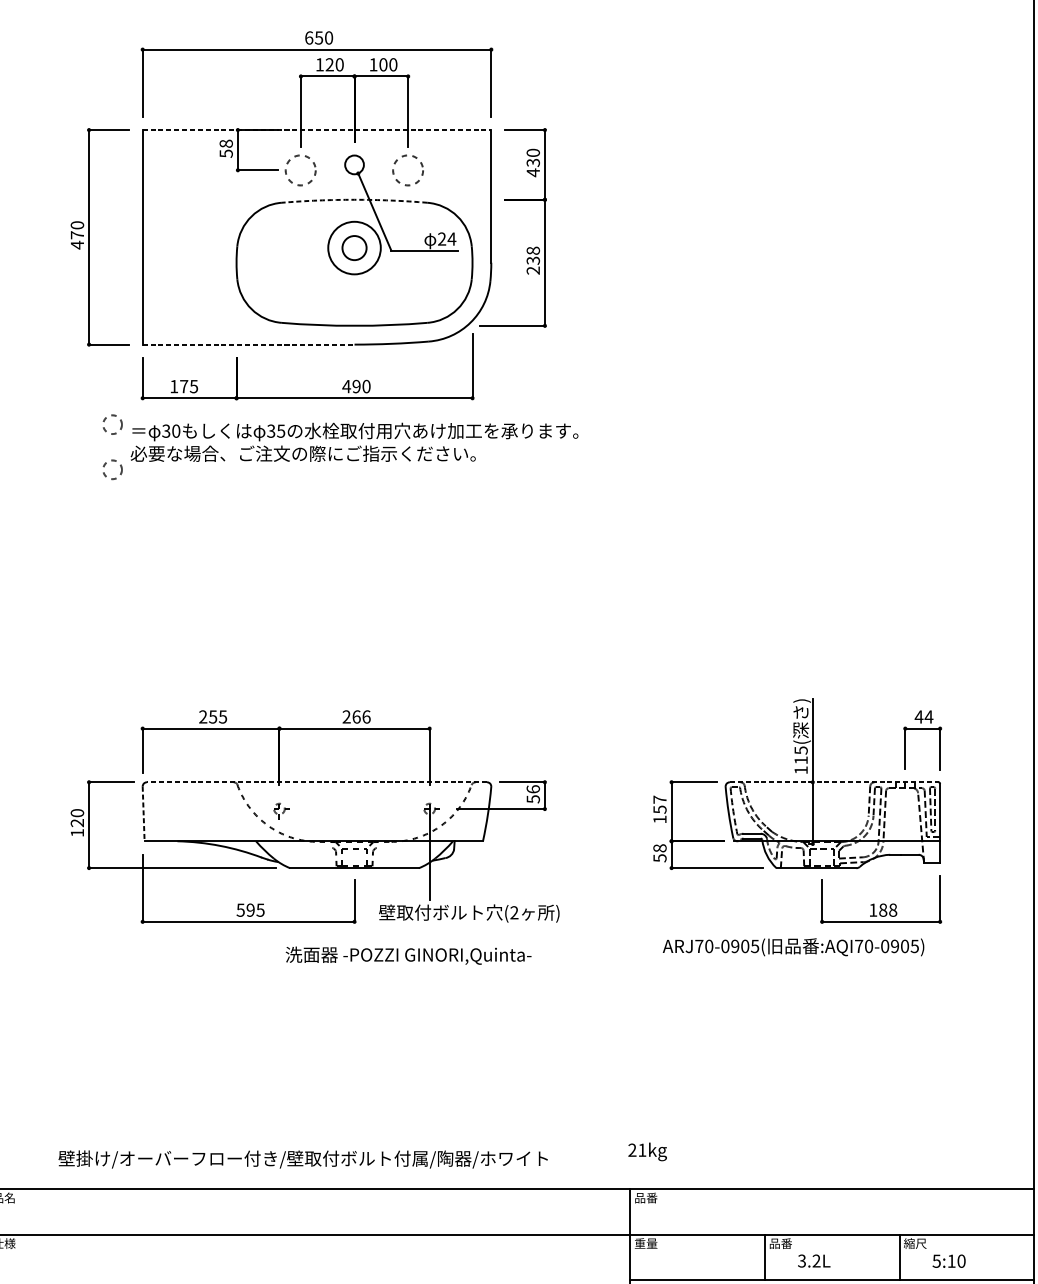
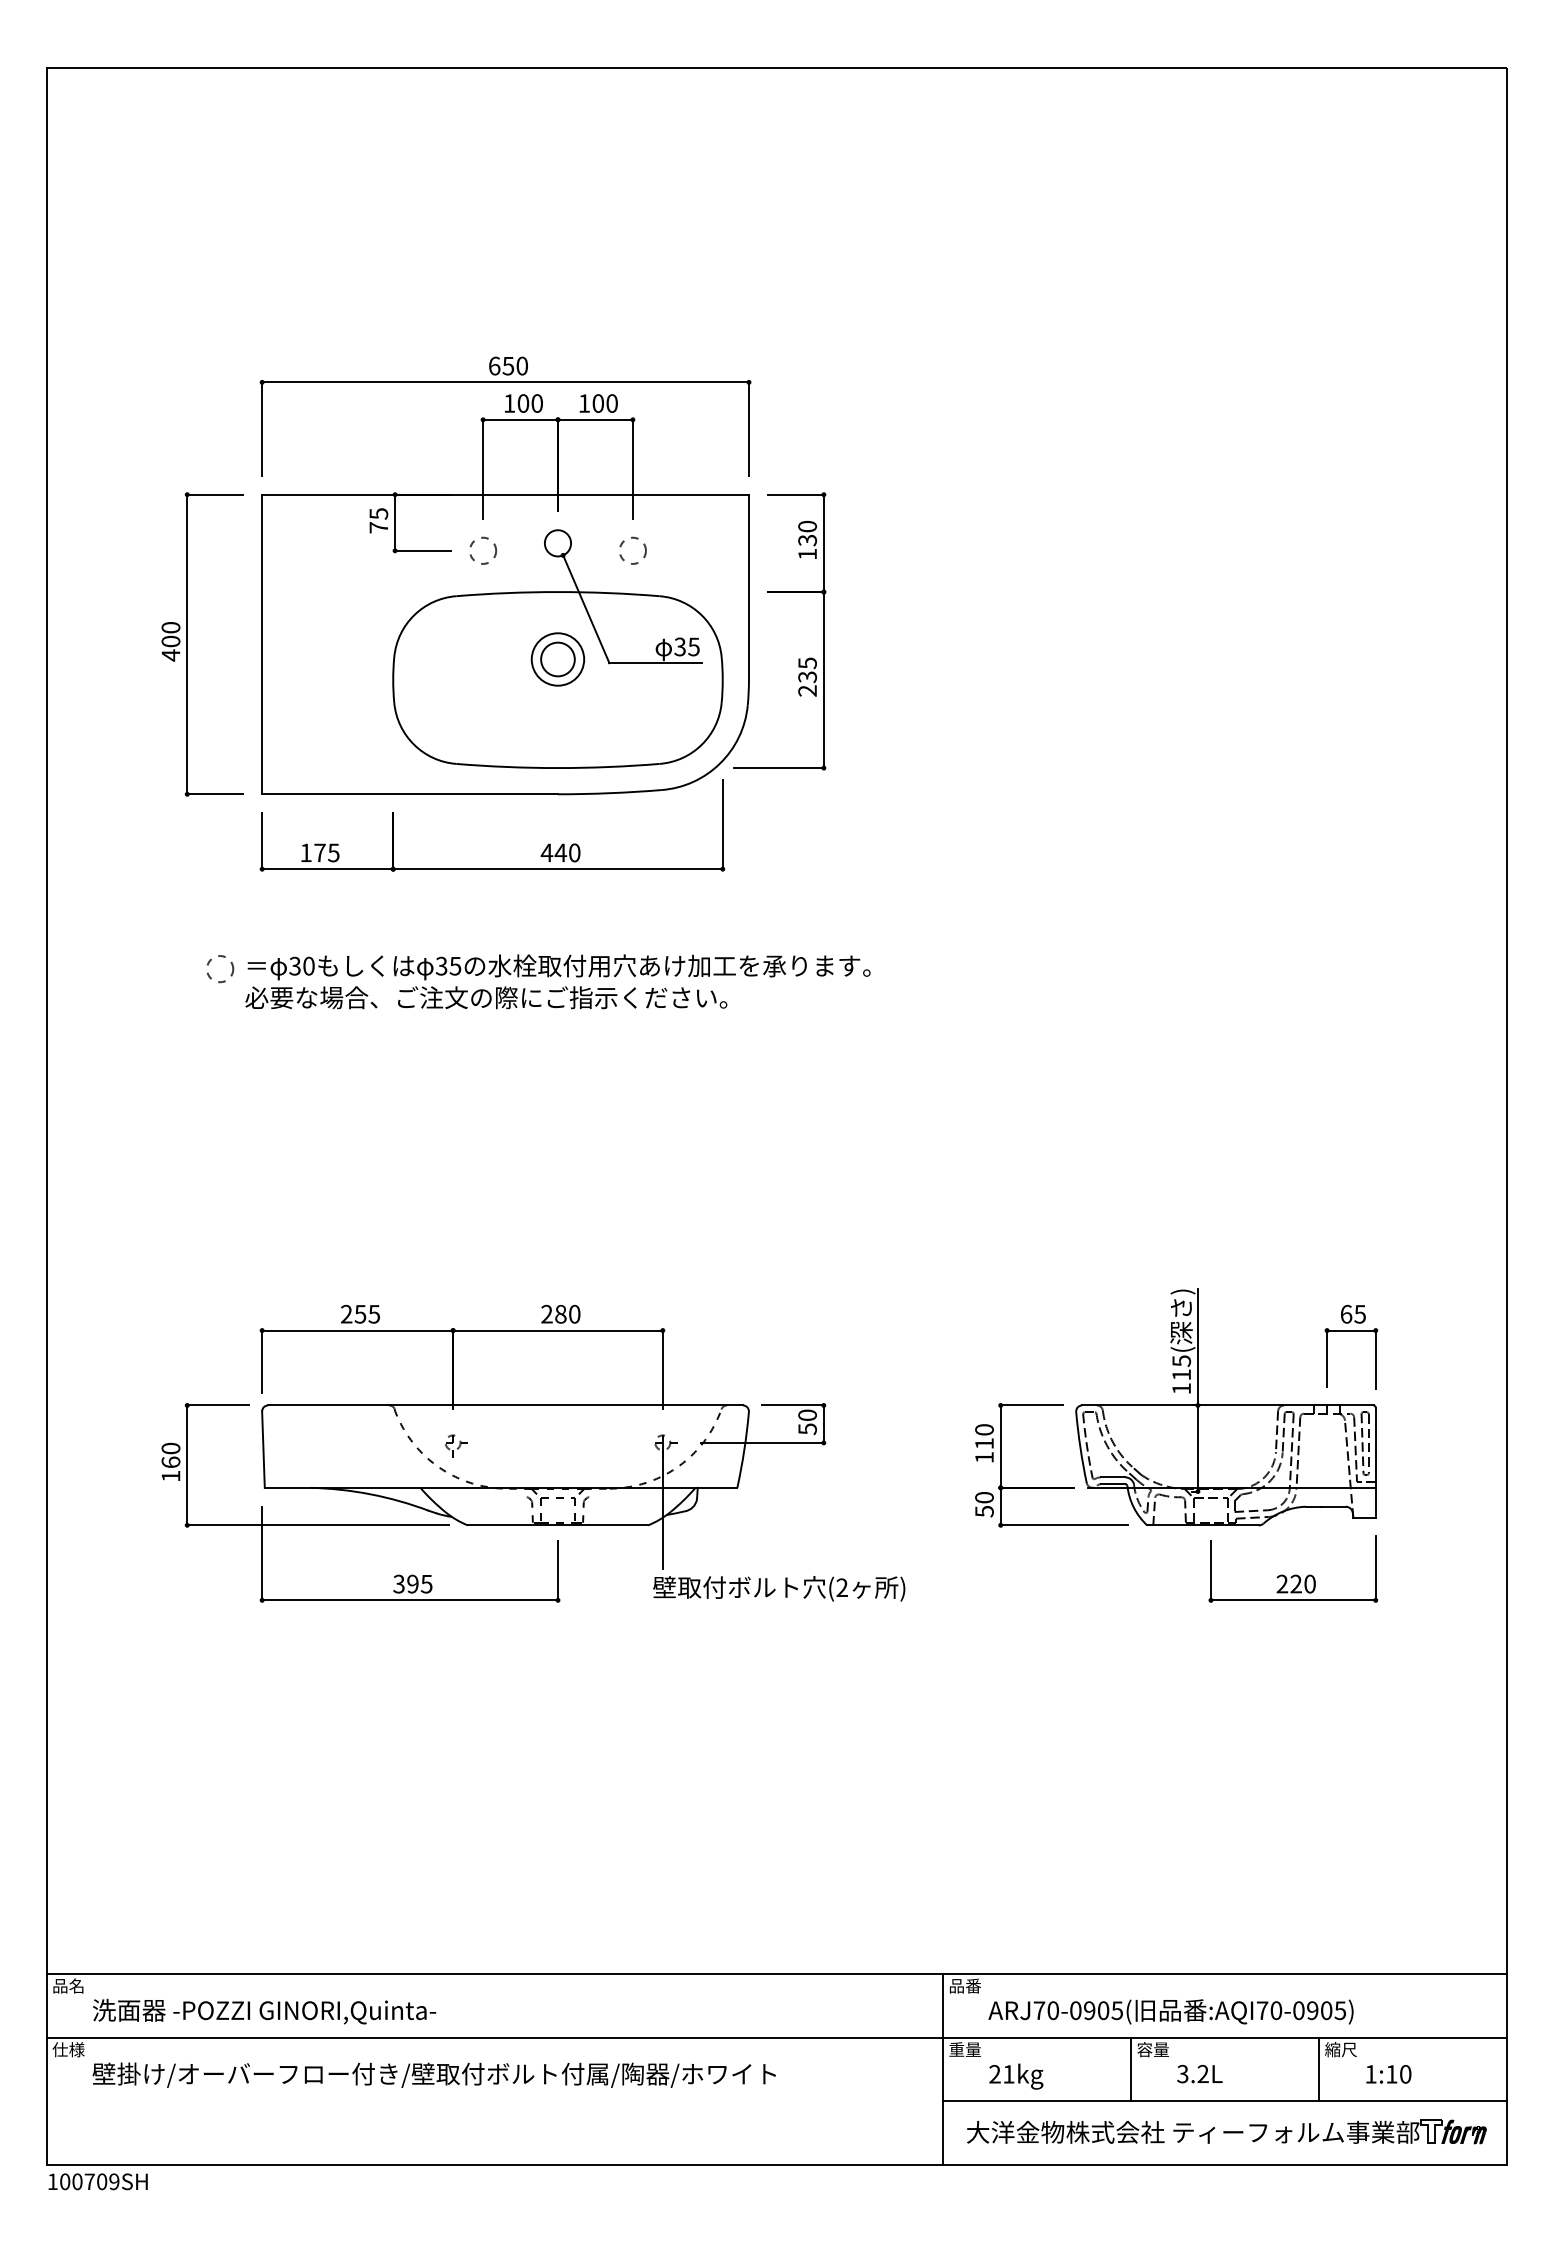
text: (329, 64) -> (523, 403), 120 -> 100
line: (317, 129) -> (506, 494), dashed -> solid
text: (226, 148) -> (378, 520), 58 -> 75
circle: (301, 170) -> (483, 550), size x0.62
circle: (407, 170) -> (632, 550), size x0.62
text: (533, 172) -> (807, 554), 430 -> 130
arc: (354, 200) -> (557, 592), dashed -> solid
text: (77, 235) -> (170, 641), 470 -> 400
text: (447, 238) -> (687, 646), 24 -> 35
circle: (354, 248) -> (557, 659), size x0.71
text: (533, 250) -> (807, 663), 238 -> 235
line: (248, 344) -> (410, 794), dashed -> solid
text: (356, 386) -> (560, 852), 490 -> 440
circle: (112, 424) -> (220, 906), removed
text: (354, 442) -> (557, 981), moved
text: (361, 716) -> (567, 1313), 266 -> 280
text: (924, 716) -> (1353, 1313), 44 -> 65
line: (316, 782) -> (505, 1405), dashed -> solid
line: (833, 782) -> (1227, 1405), dashed -> solid
text: (533, 788) -> (807, 1414), 56 -> 50
text: (659, 804) -> (984, 1436), 157 -> 110
line: (143, 814) -> (263, 1450), dashed -> solid
text: (77, 823) -> (170, 1462), 120 -> 160
text: (659, 848) -> (984, 1497), 58 -> 50
text: (241, 909) -> (399, 1583), 595 -> 395
text: (882, 909) -> (1295, 1583), 188 -> 220
text: (469, 913) -> (779, 1588), moved
text: (793, 947) -> (1170, 2011), moved
text: (408, 955) -> (264, 2011), moved
text: (647, 1151) -> (1016, 2076), moved
text: (302, 1158) -> (433, 2074), moved
text: (780, 1243) -> (1152, 2049), 品番 -> 容量
text: (936, 1261) -> (1370, 2074), 5:10 -> 1:10

